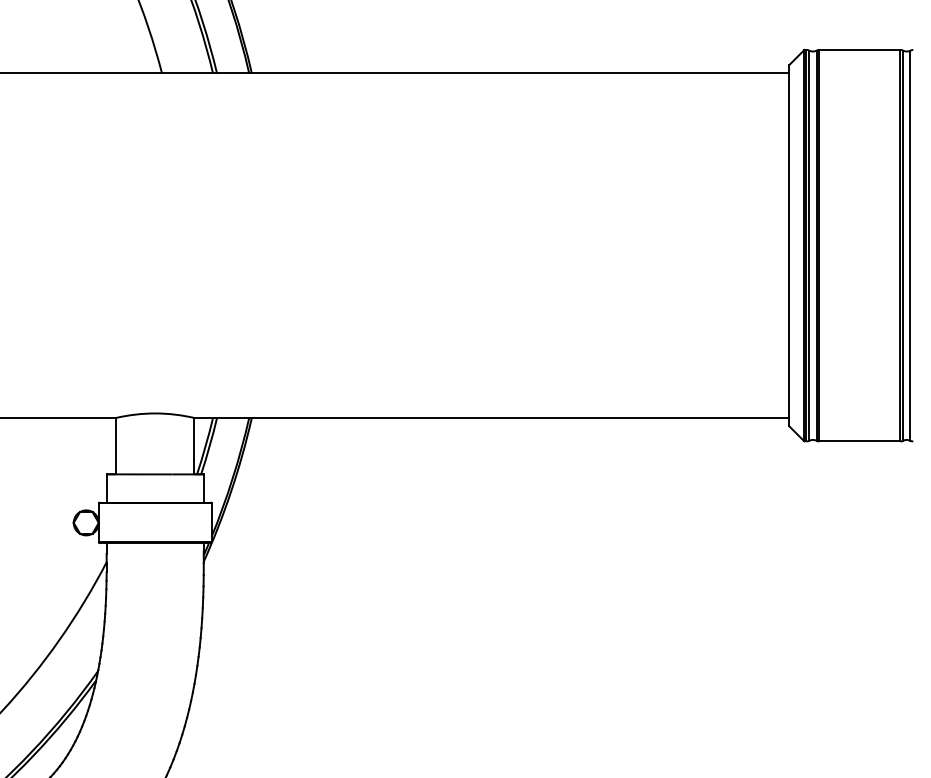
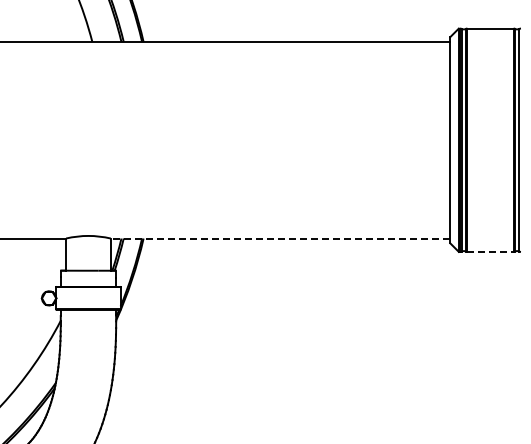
line: (491, 417) -> (280, 238), solid -> dashed
line: (861, 440) -> (491, 251), solid -> dashed

